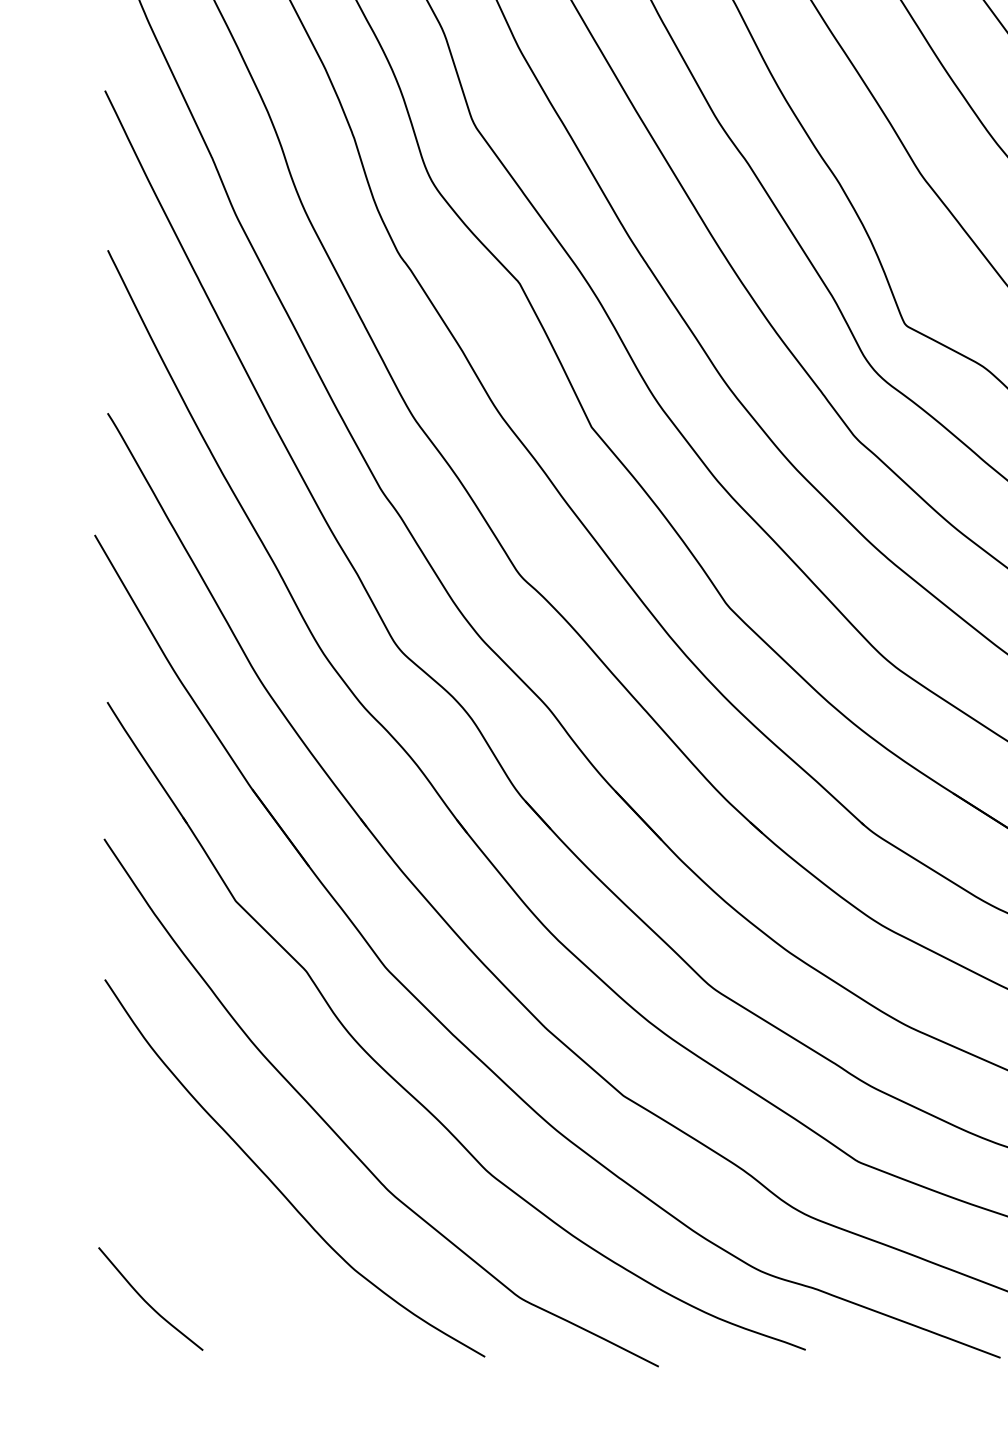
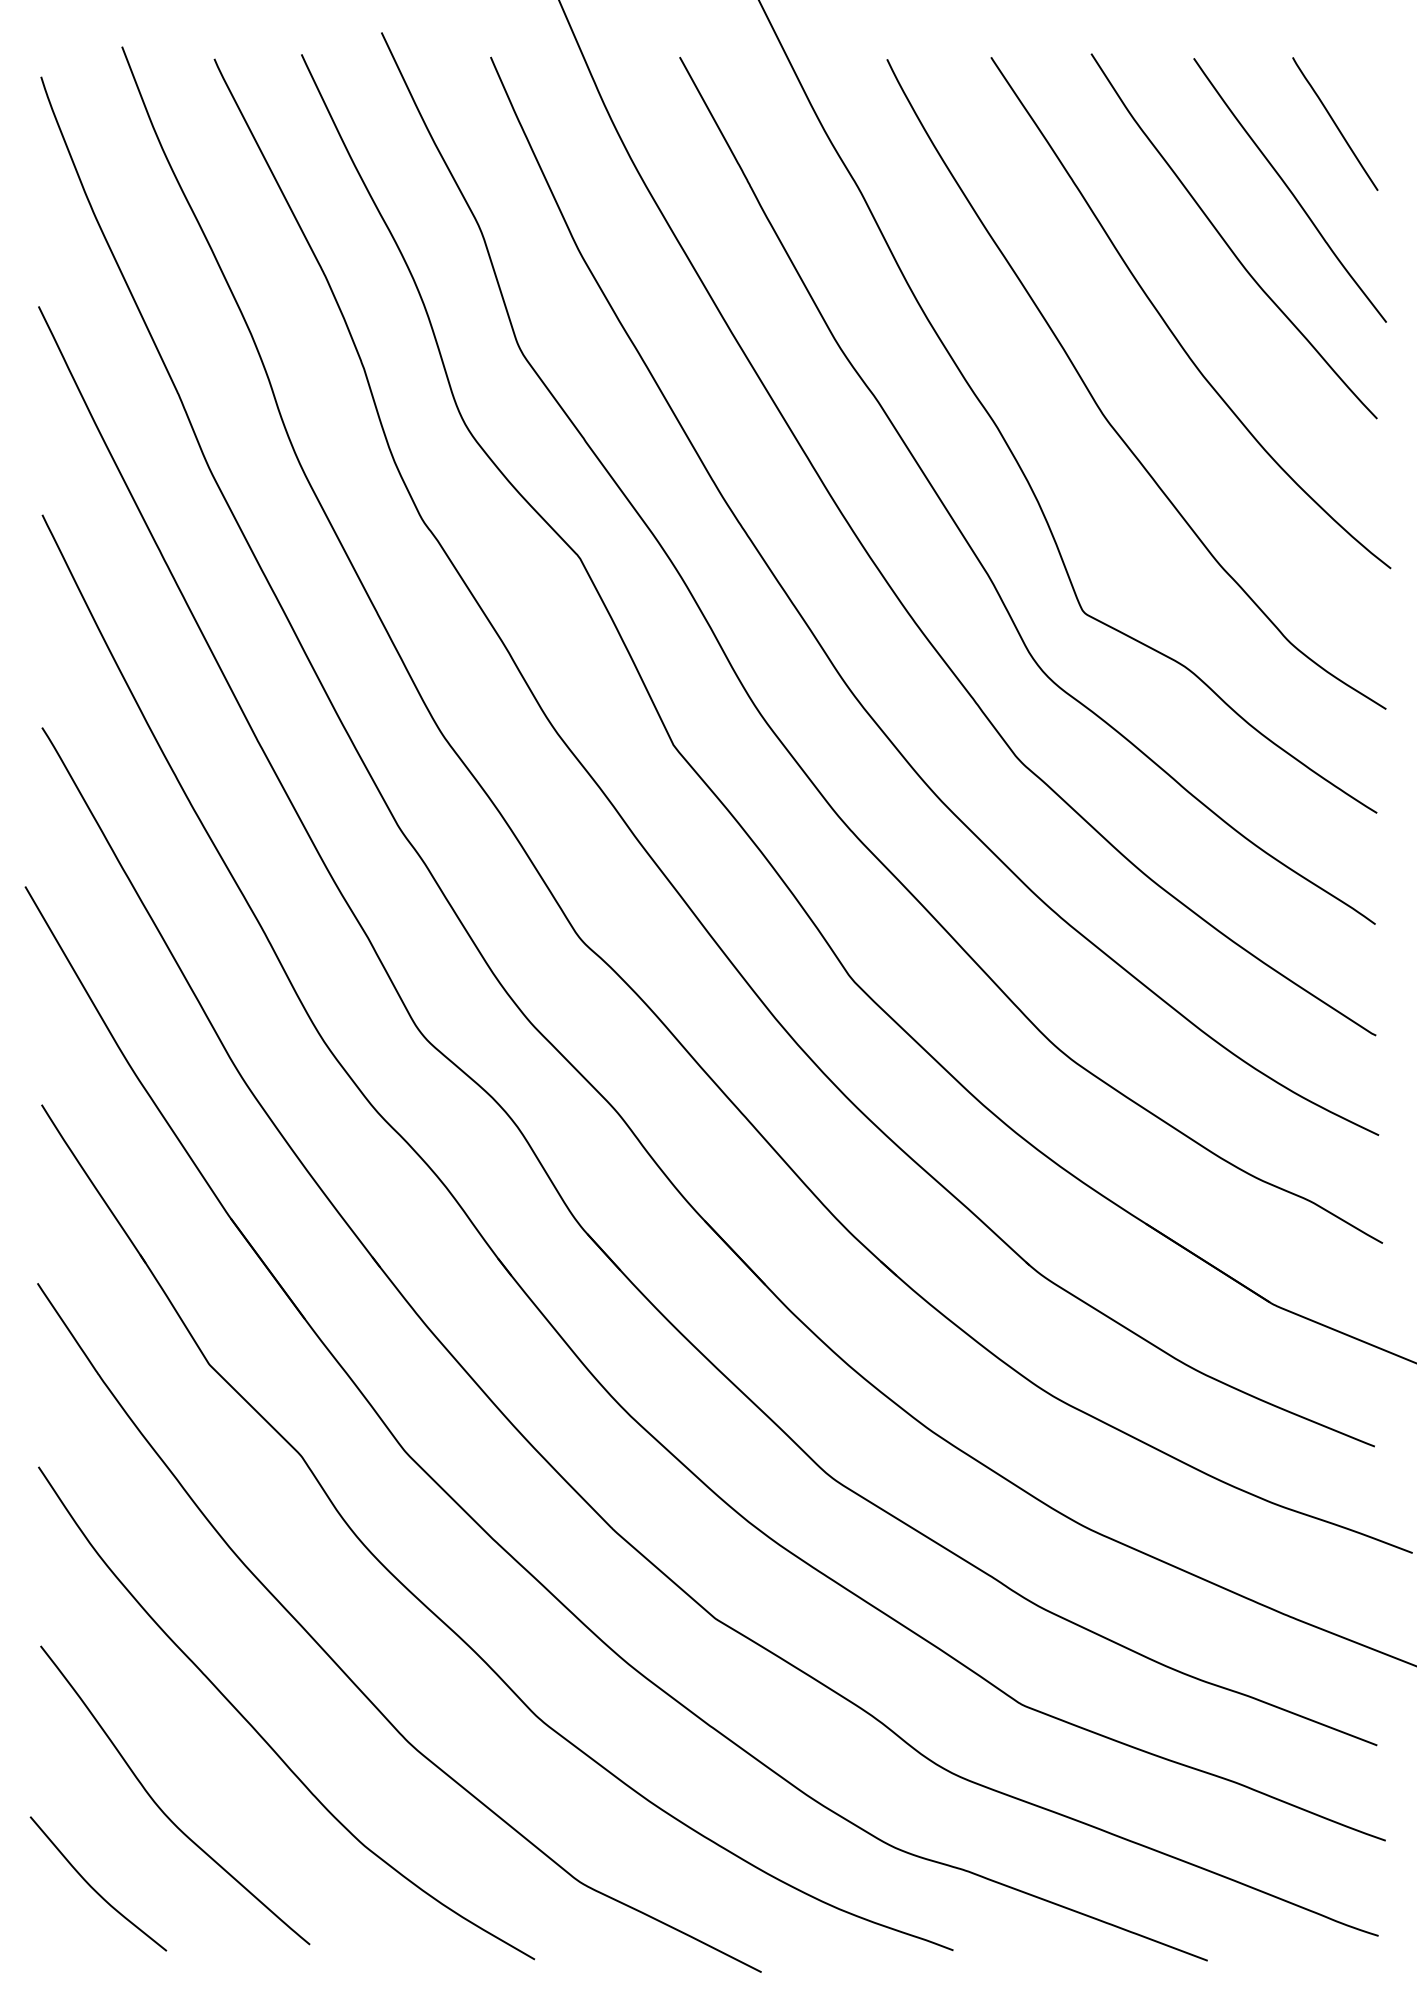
curve: (199, 1241) -> (161, 1808), added

